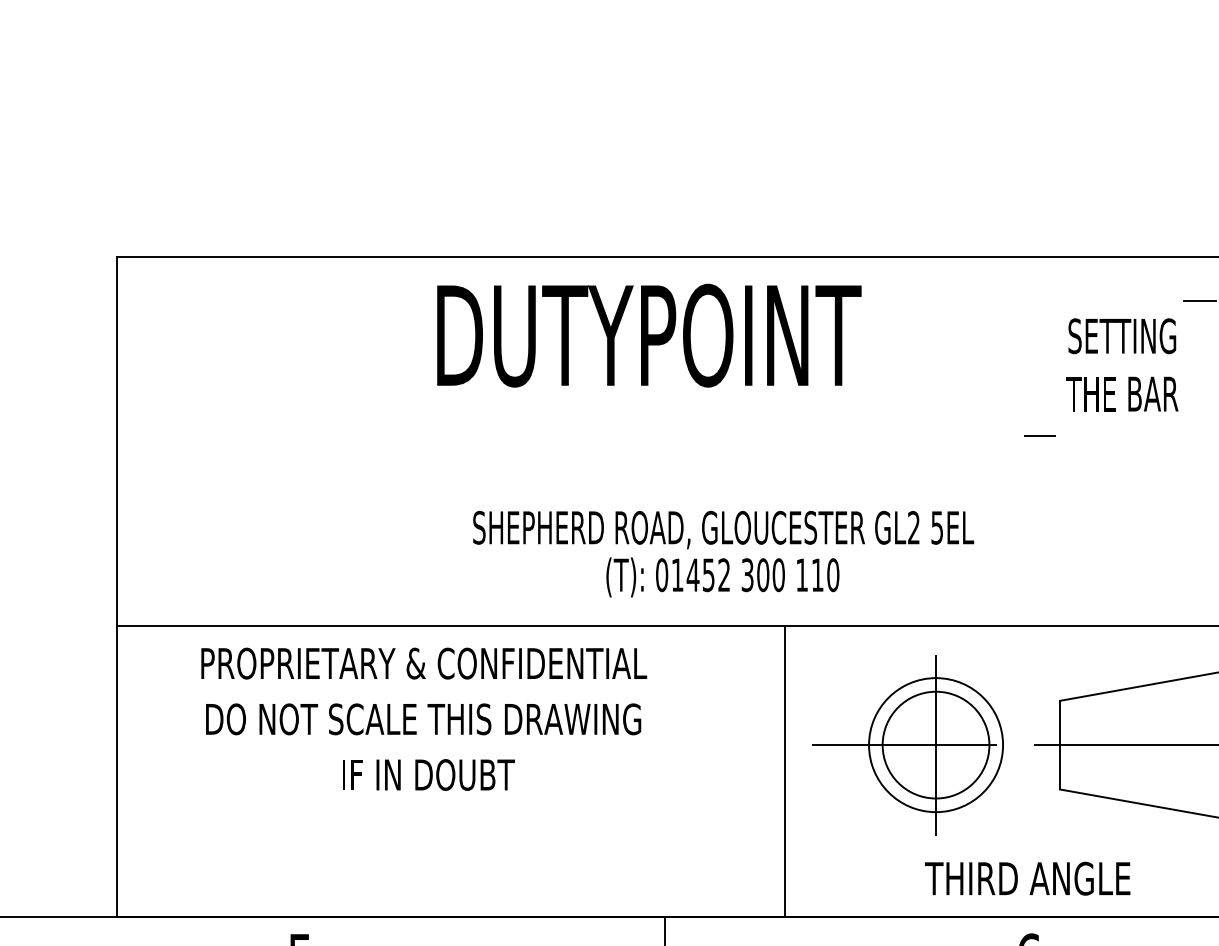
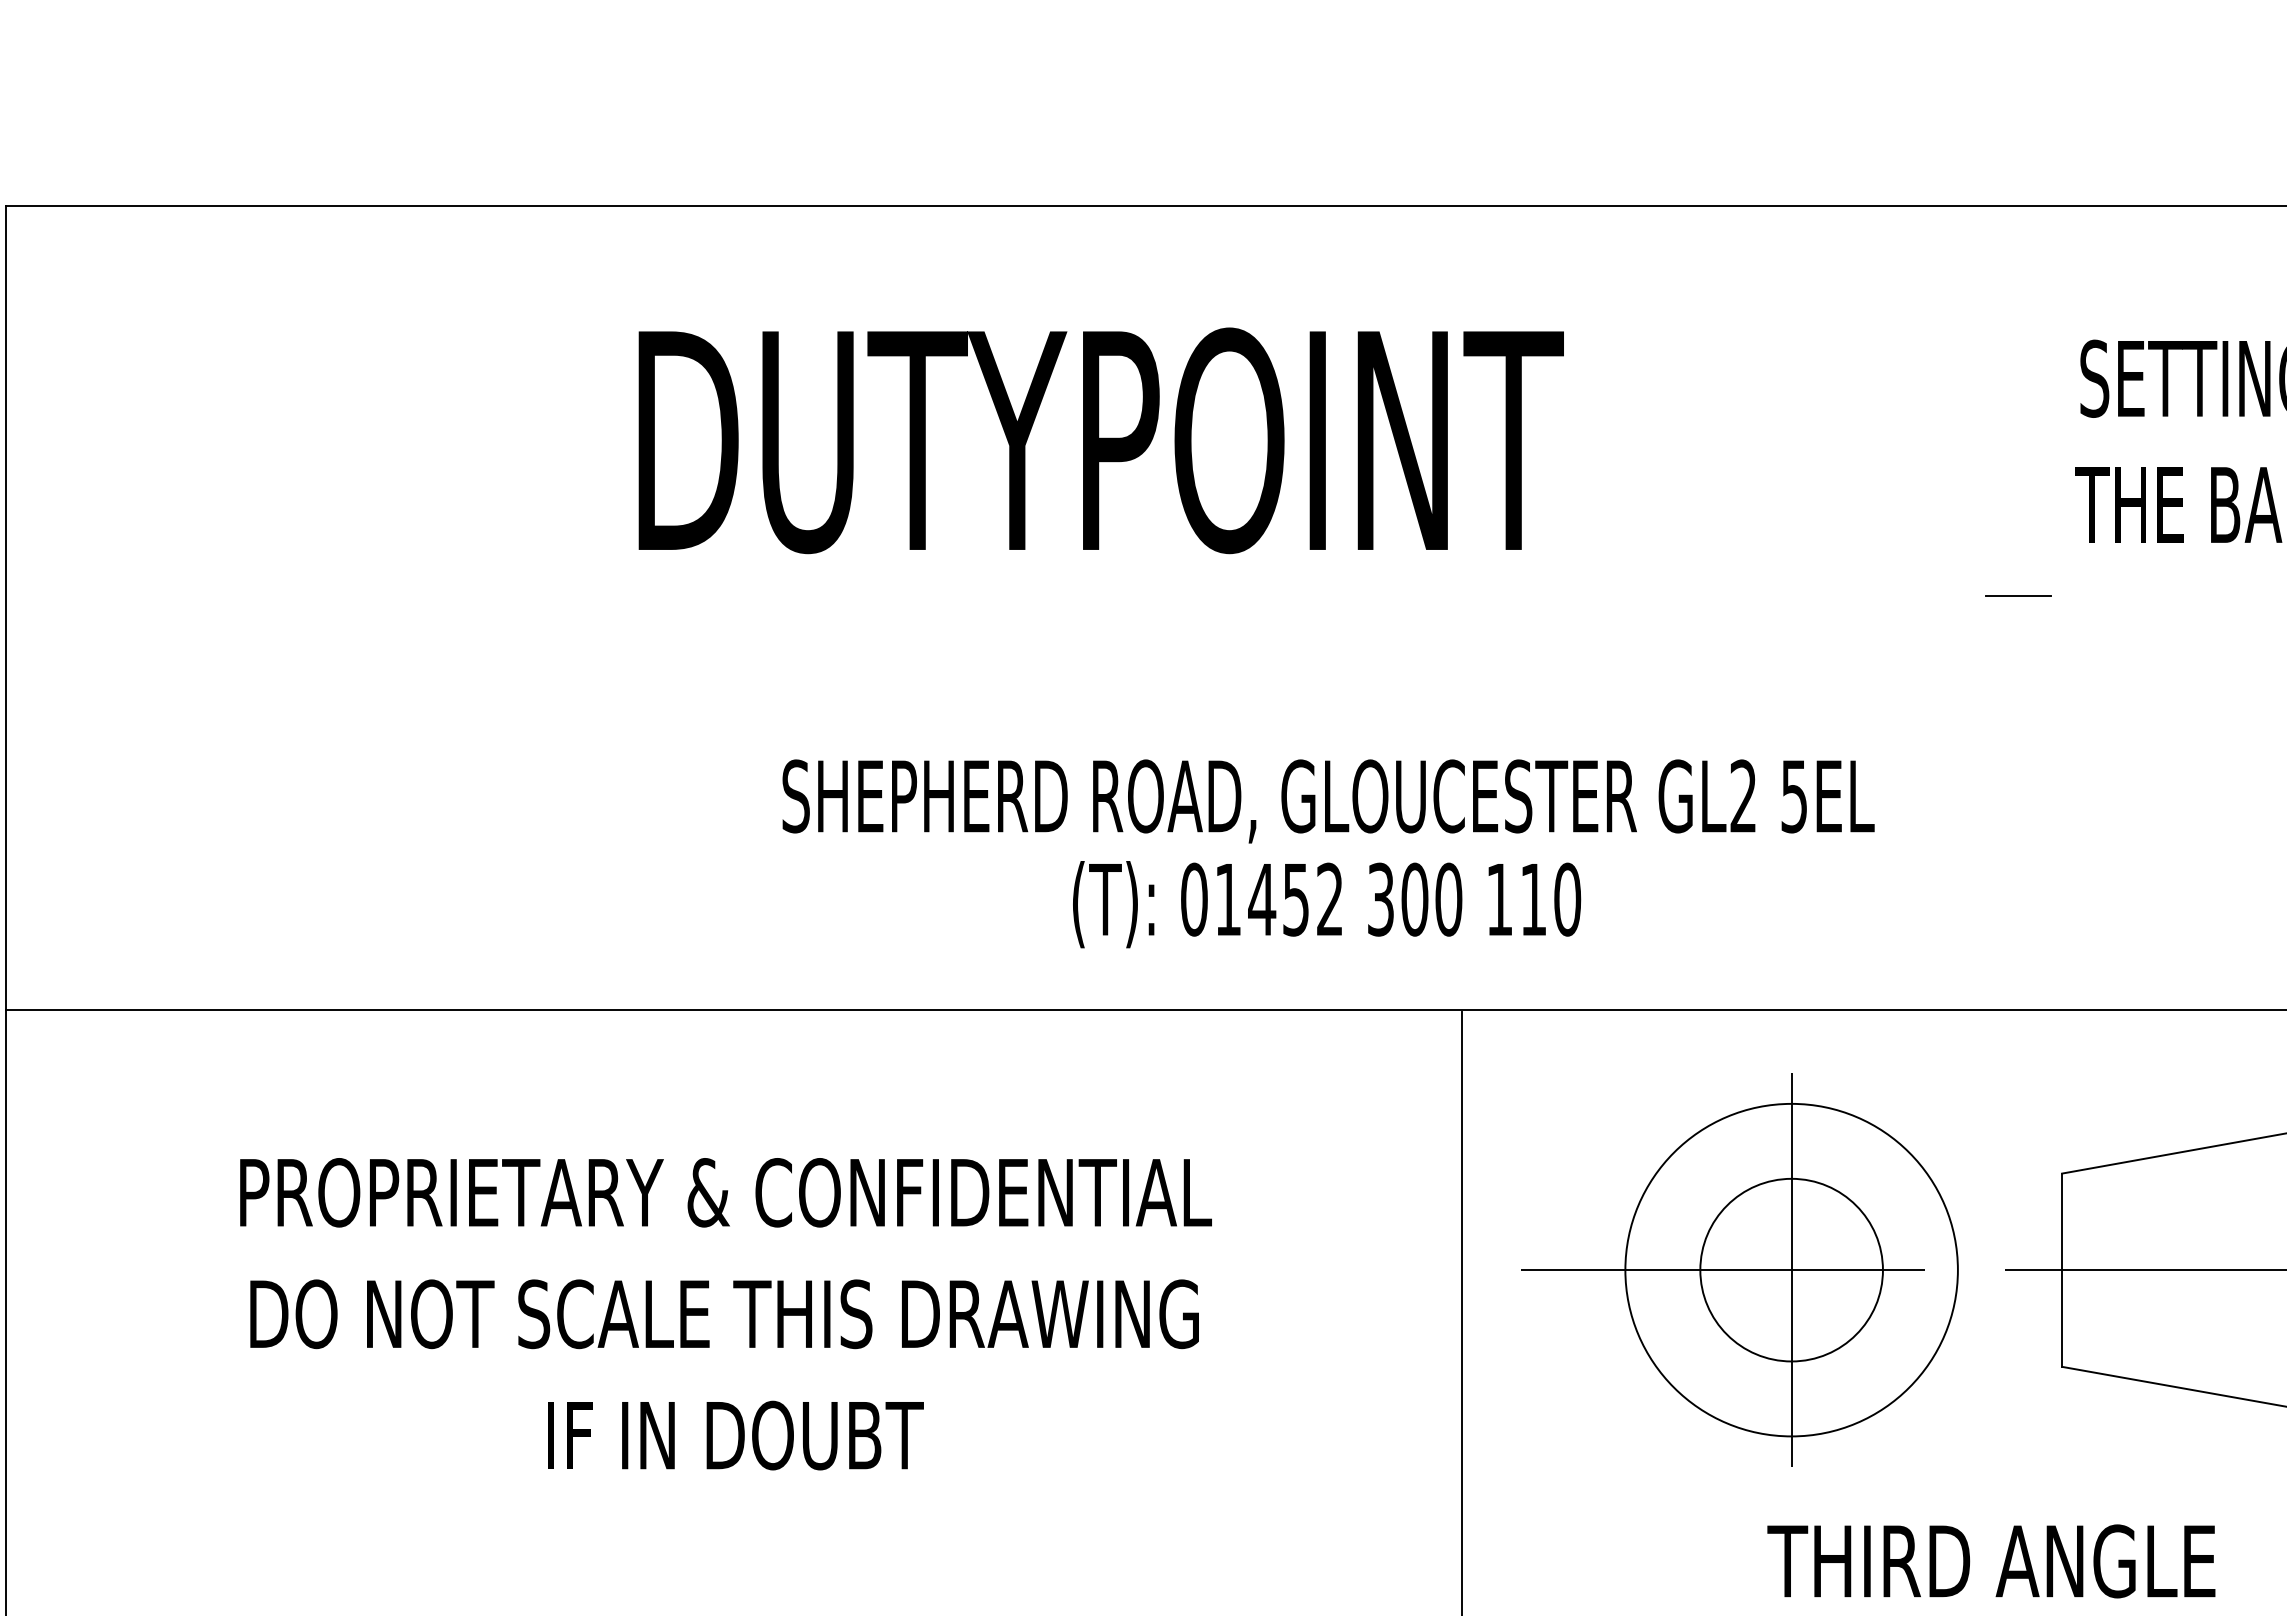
text: (649, 335) -> (1101, 440), moved
text: (424, 718) -> (726, 1312), moved
circle: (935, 744) -> (1790, 1268), size x1.43
circle: (935, 745) -> (1790, 1270), size x0.62

